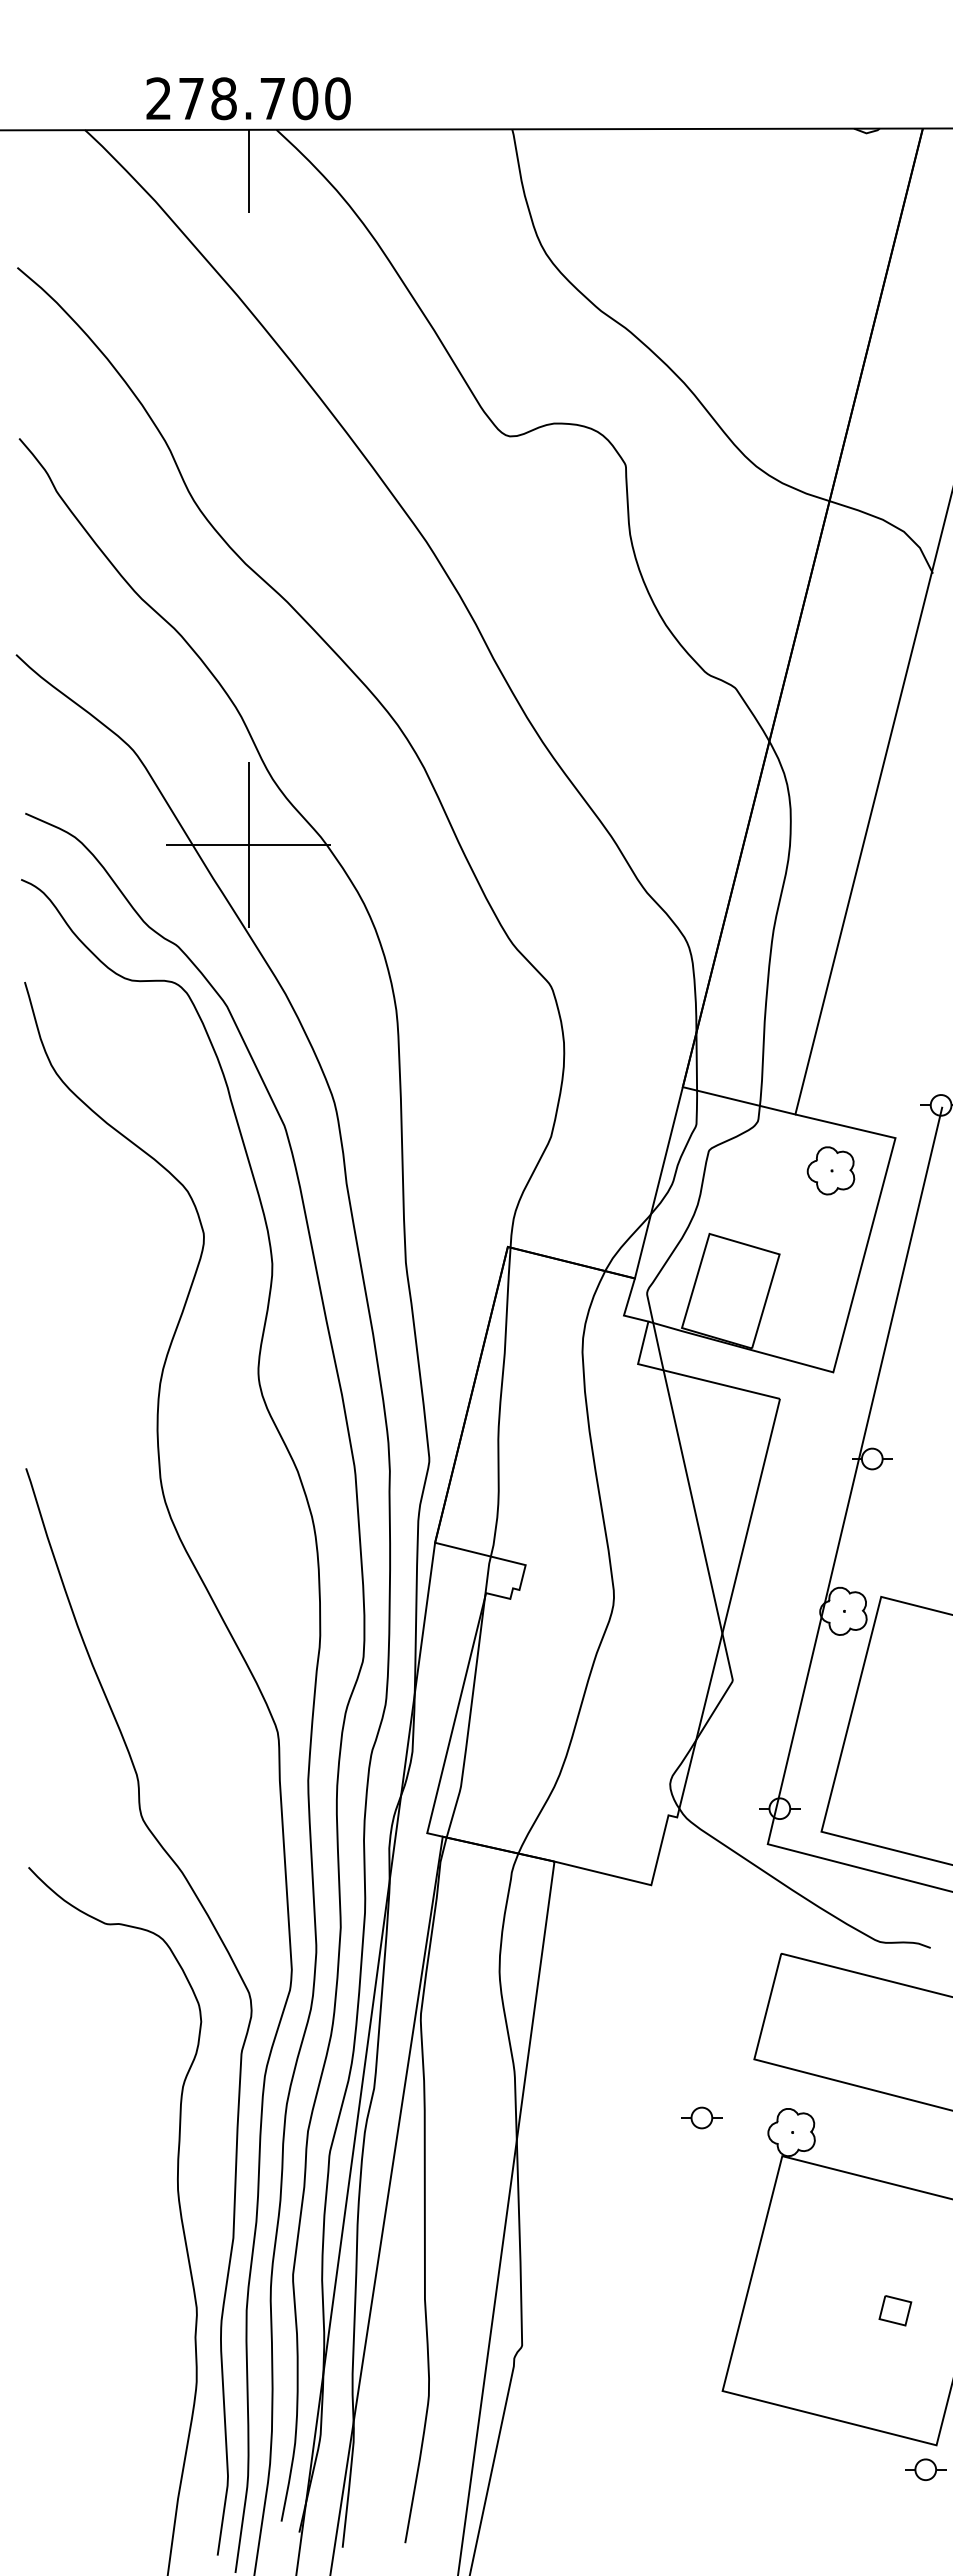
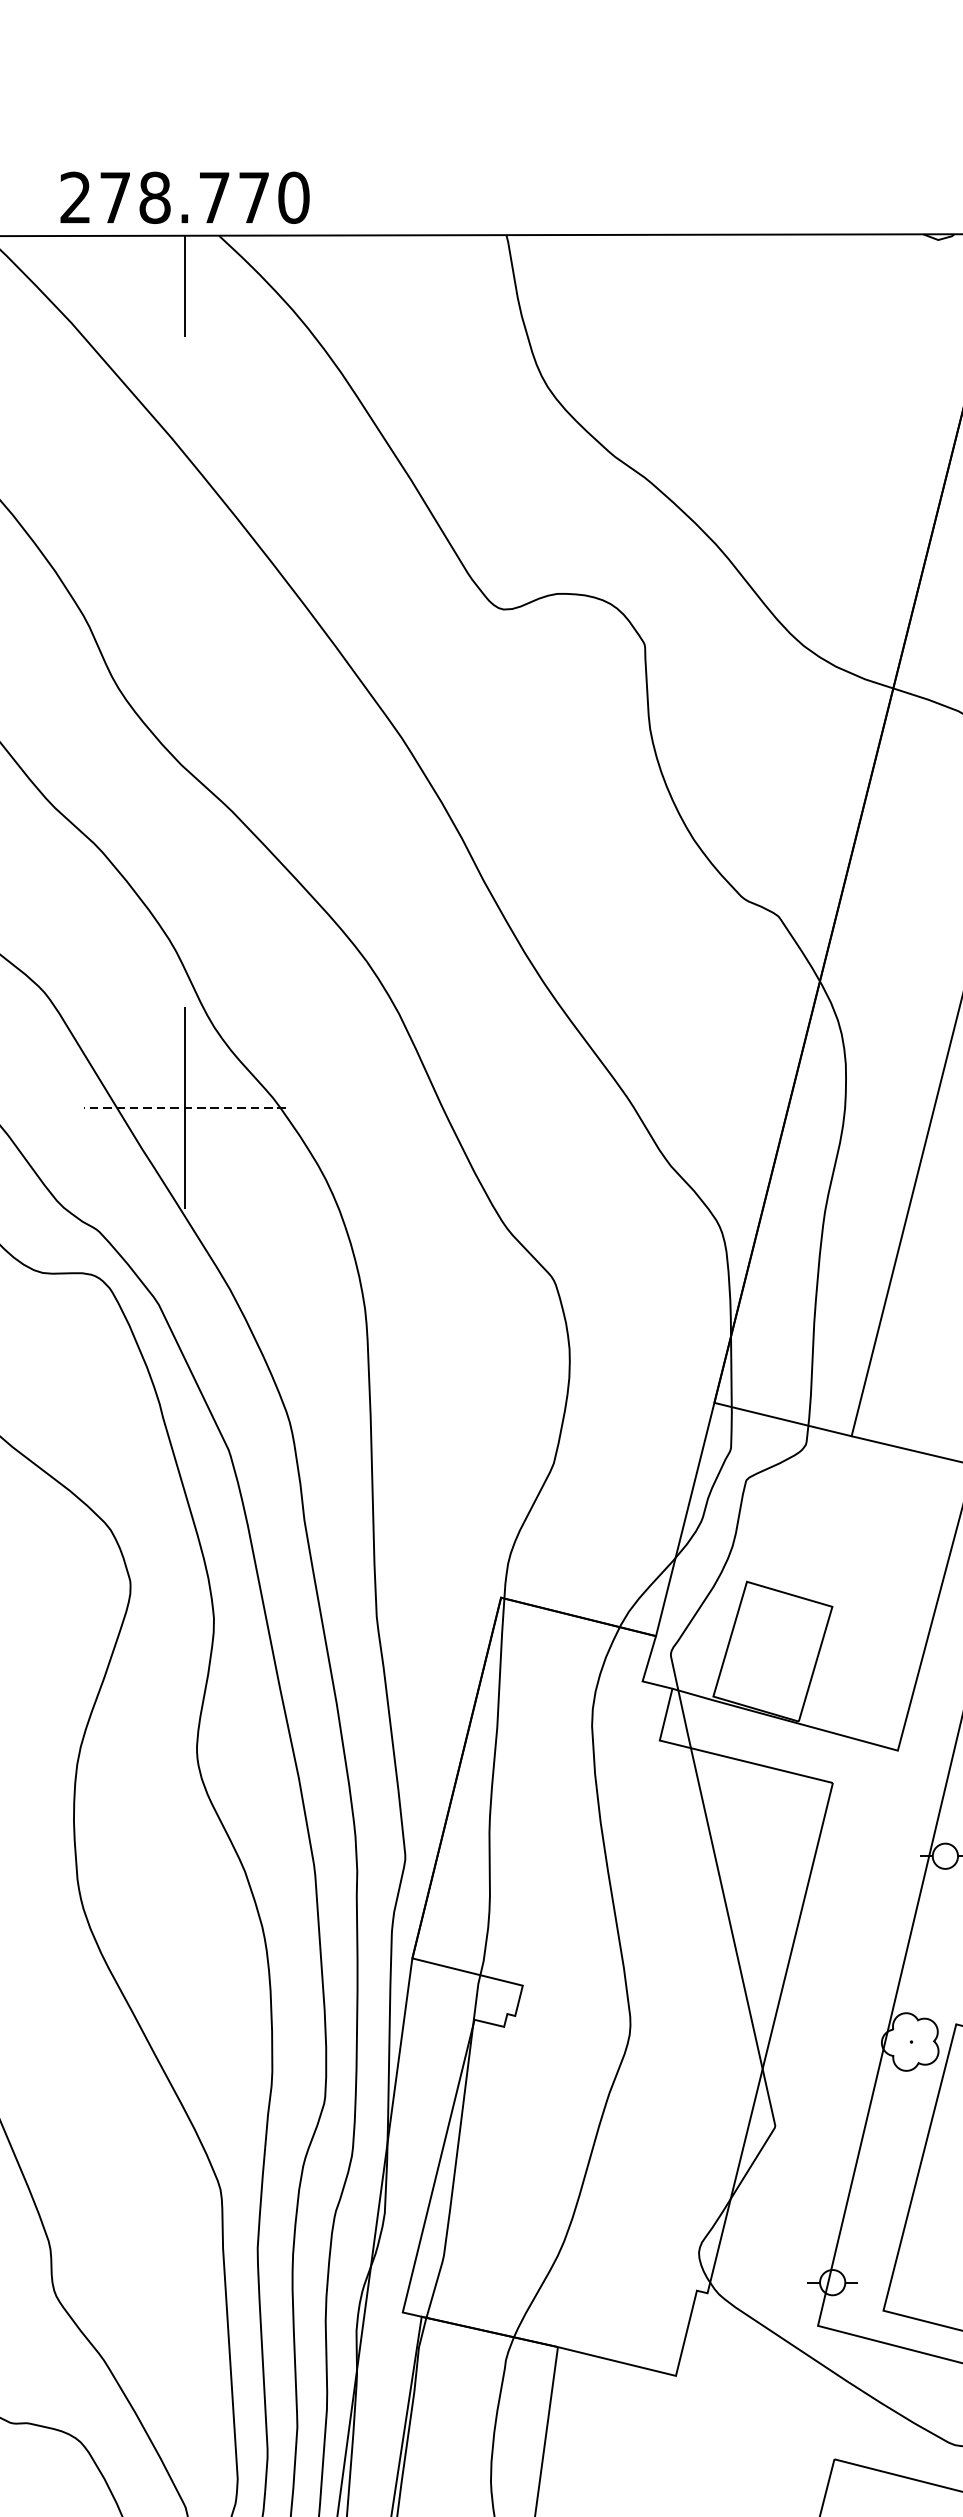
text: (305, 98) -> (254, 197), 278.700 -> 278.770
line: (248, 845) -> (184, 1108), solid -> dashed
part: (830, 1170) -> (894, 1504), removed

